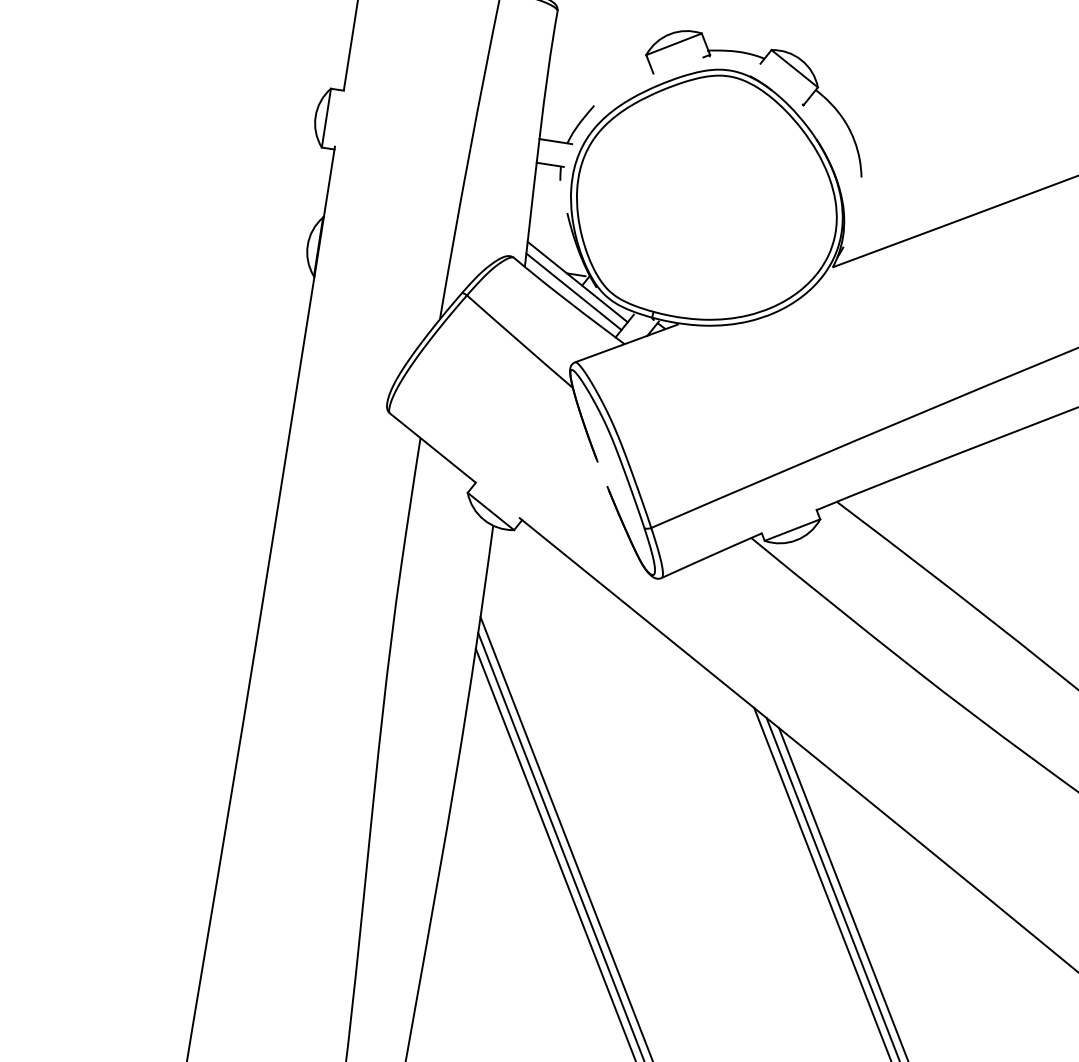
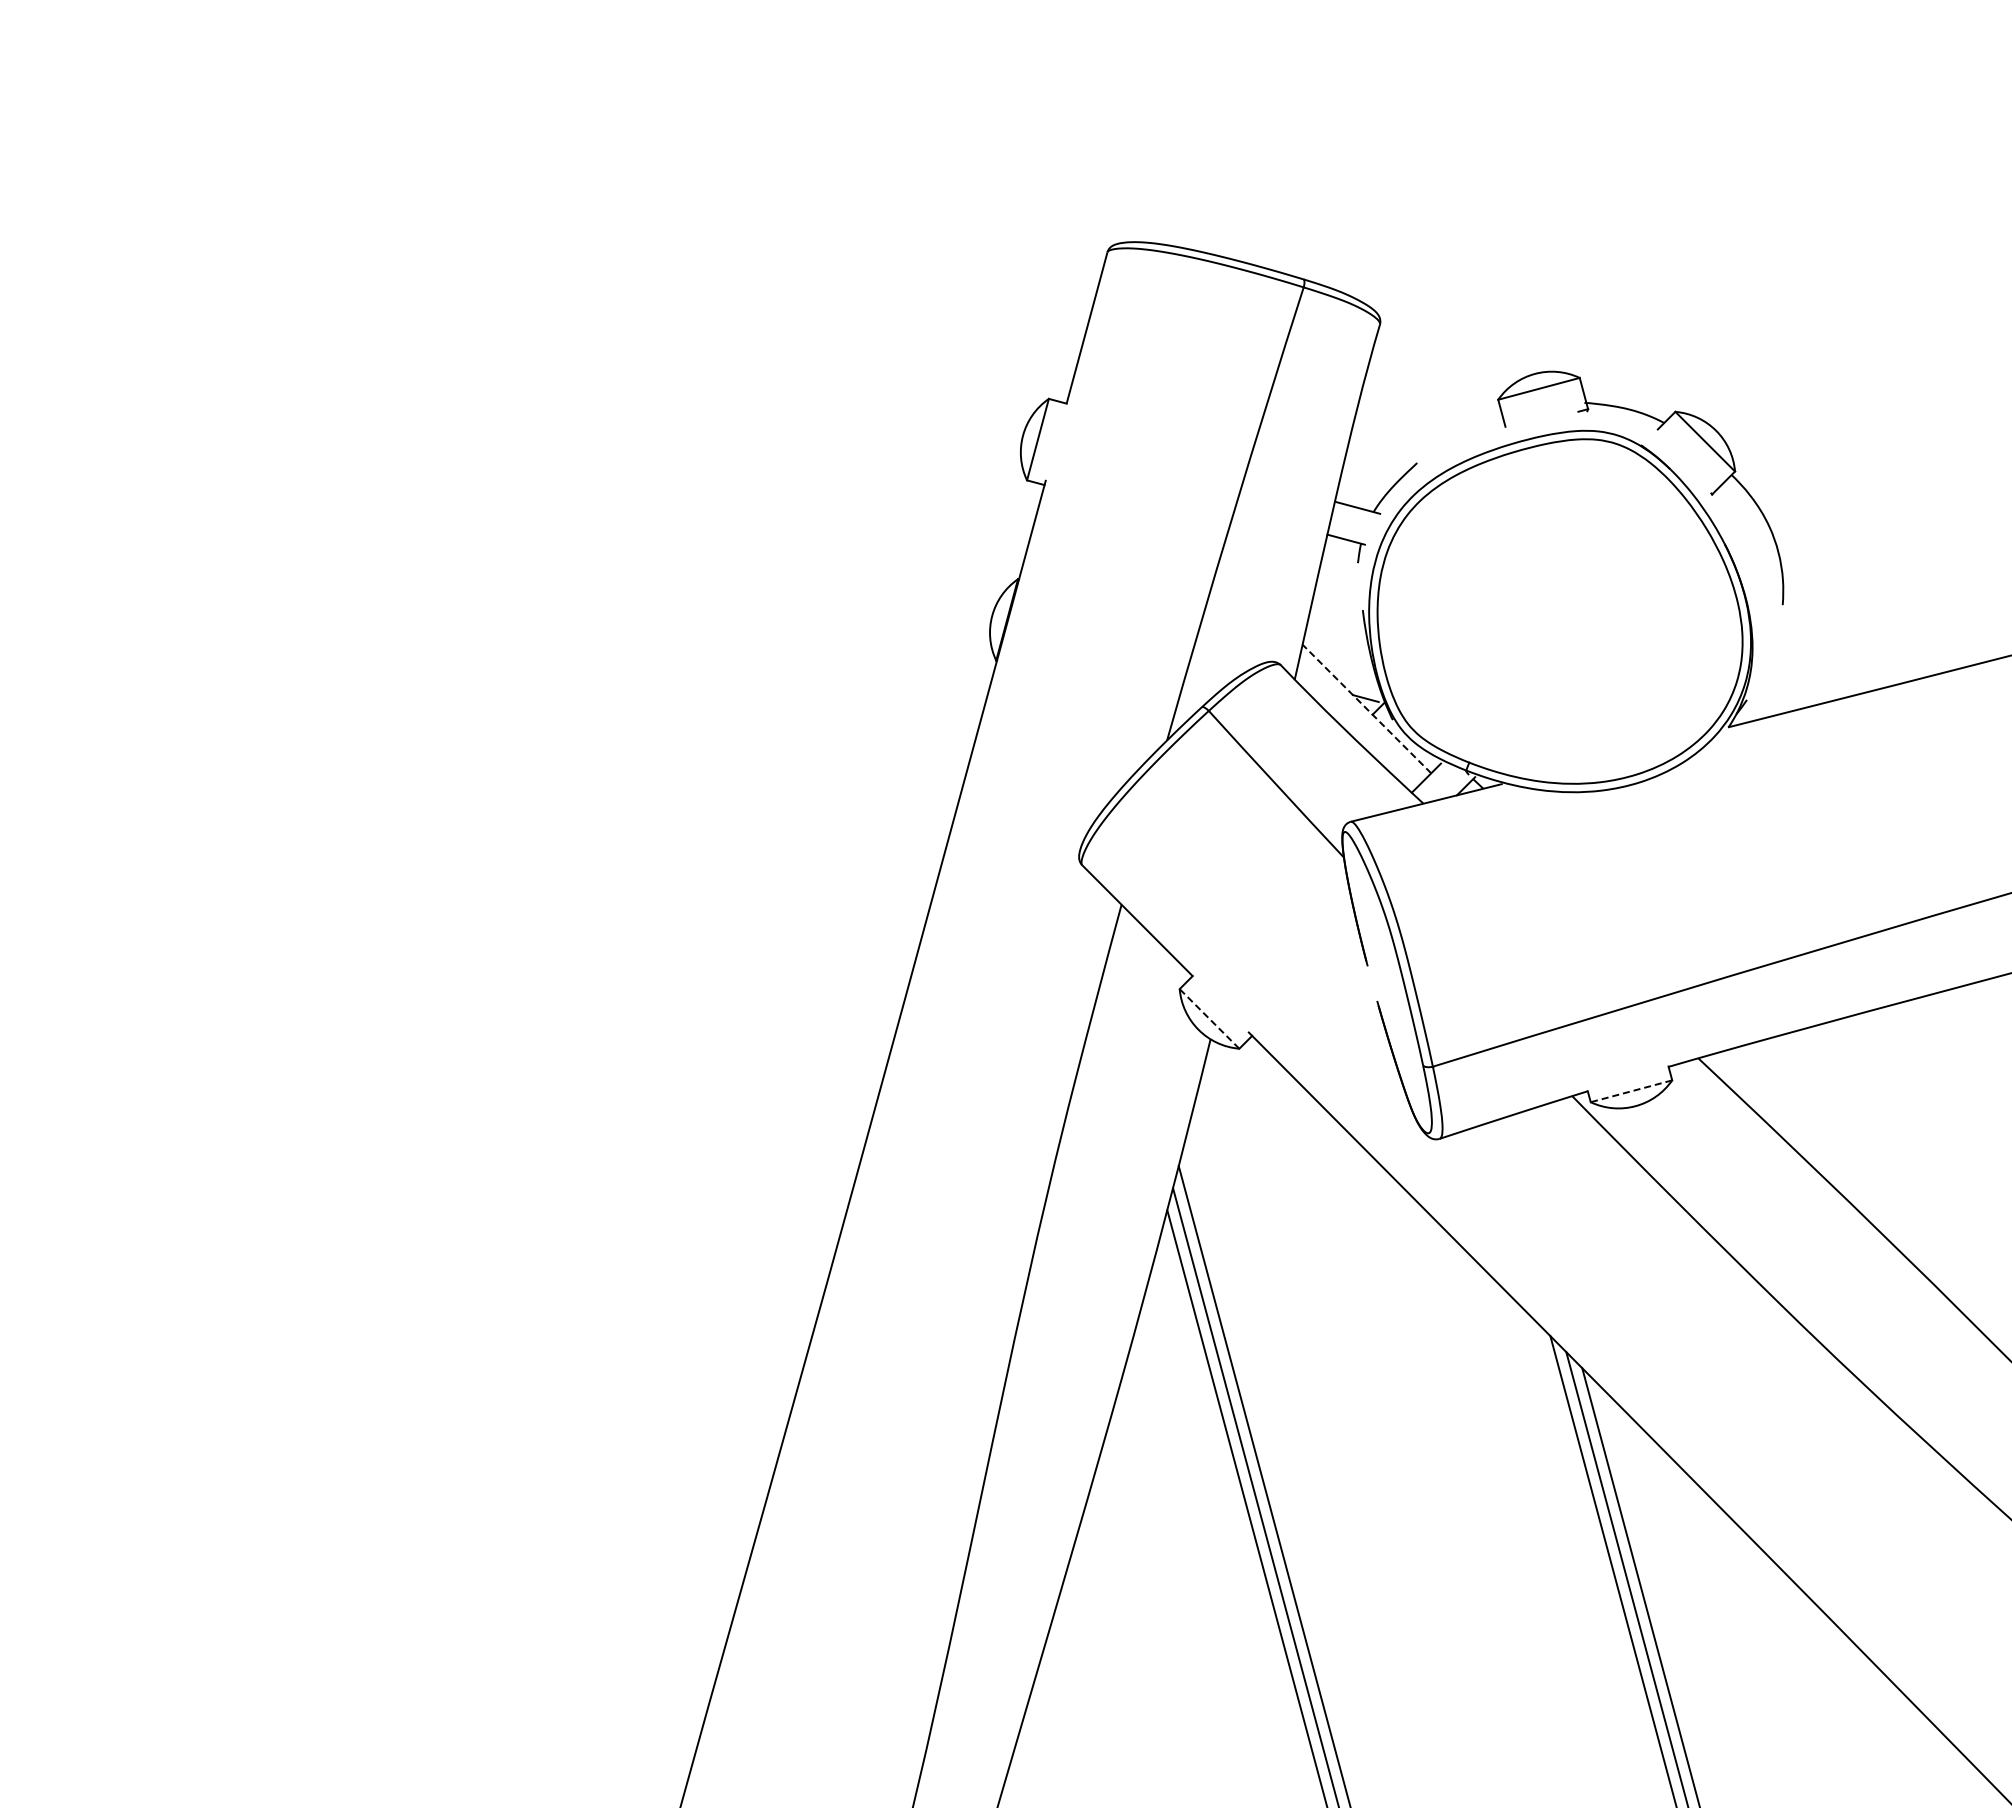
line: (577, 282) -> (1366, 709), solid -> dashed
line: (573, 291) -> (1359, 721), removed
line: (490, 511) -> (1209, 1018), solid -> dashed
line: (792, 530) -> (1631, 1091), solid -> dashed

